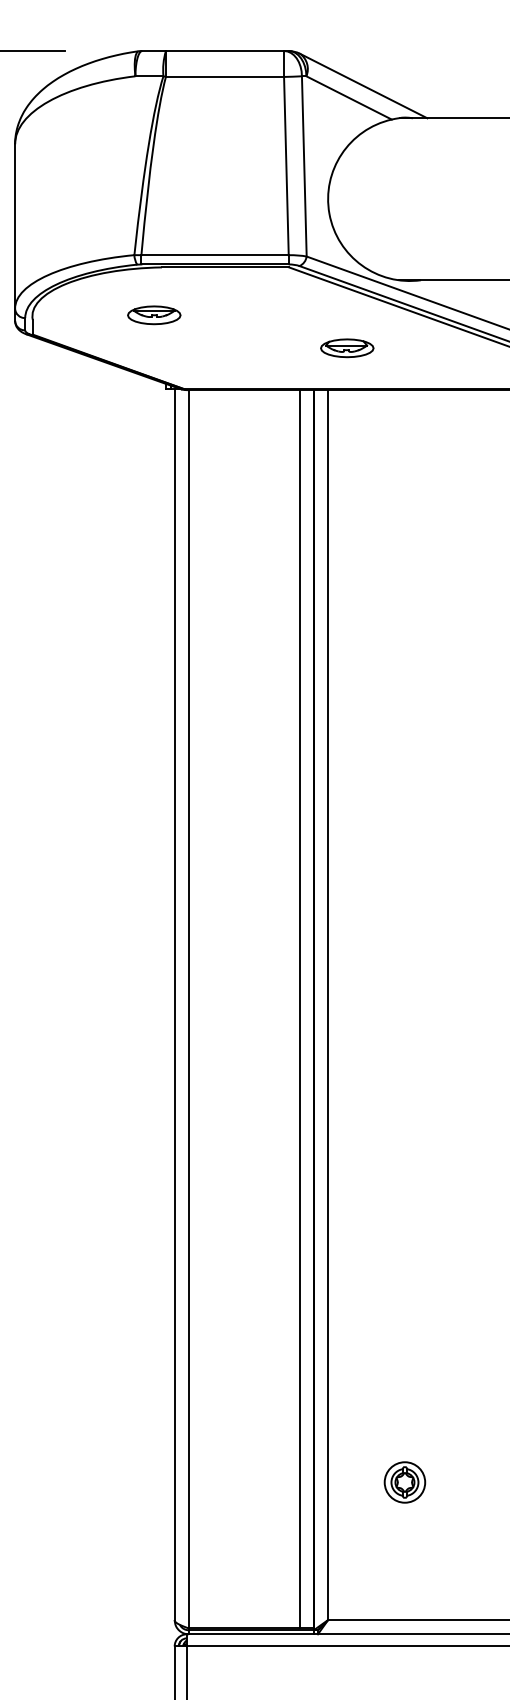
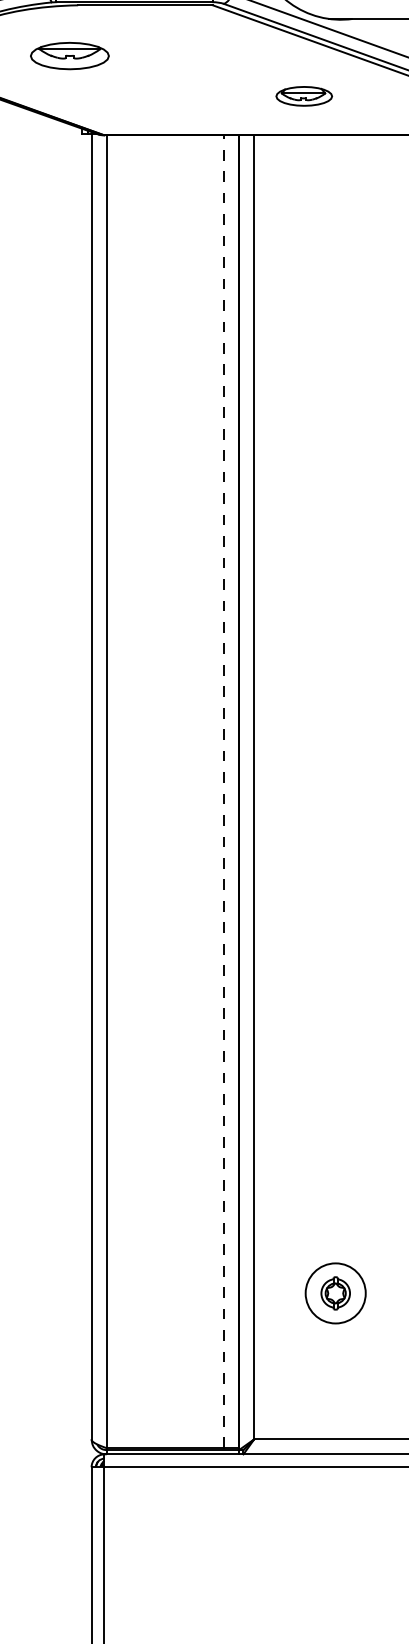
part: (154, 315) -> (70, 56), size x1.4
part: (347, 348) -> (304, 96), moved
line: (299, 1008) -> (223, 790), solid -> dashed
circle: (404, 1482) -> (335, 1293), size x1.4

